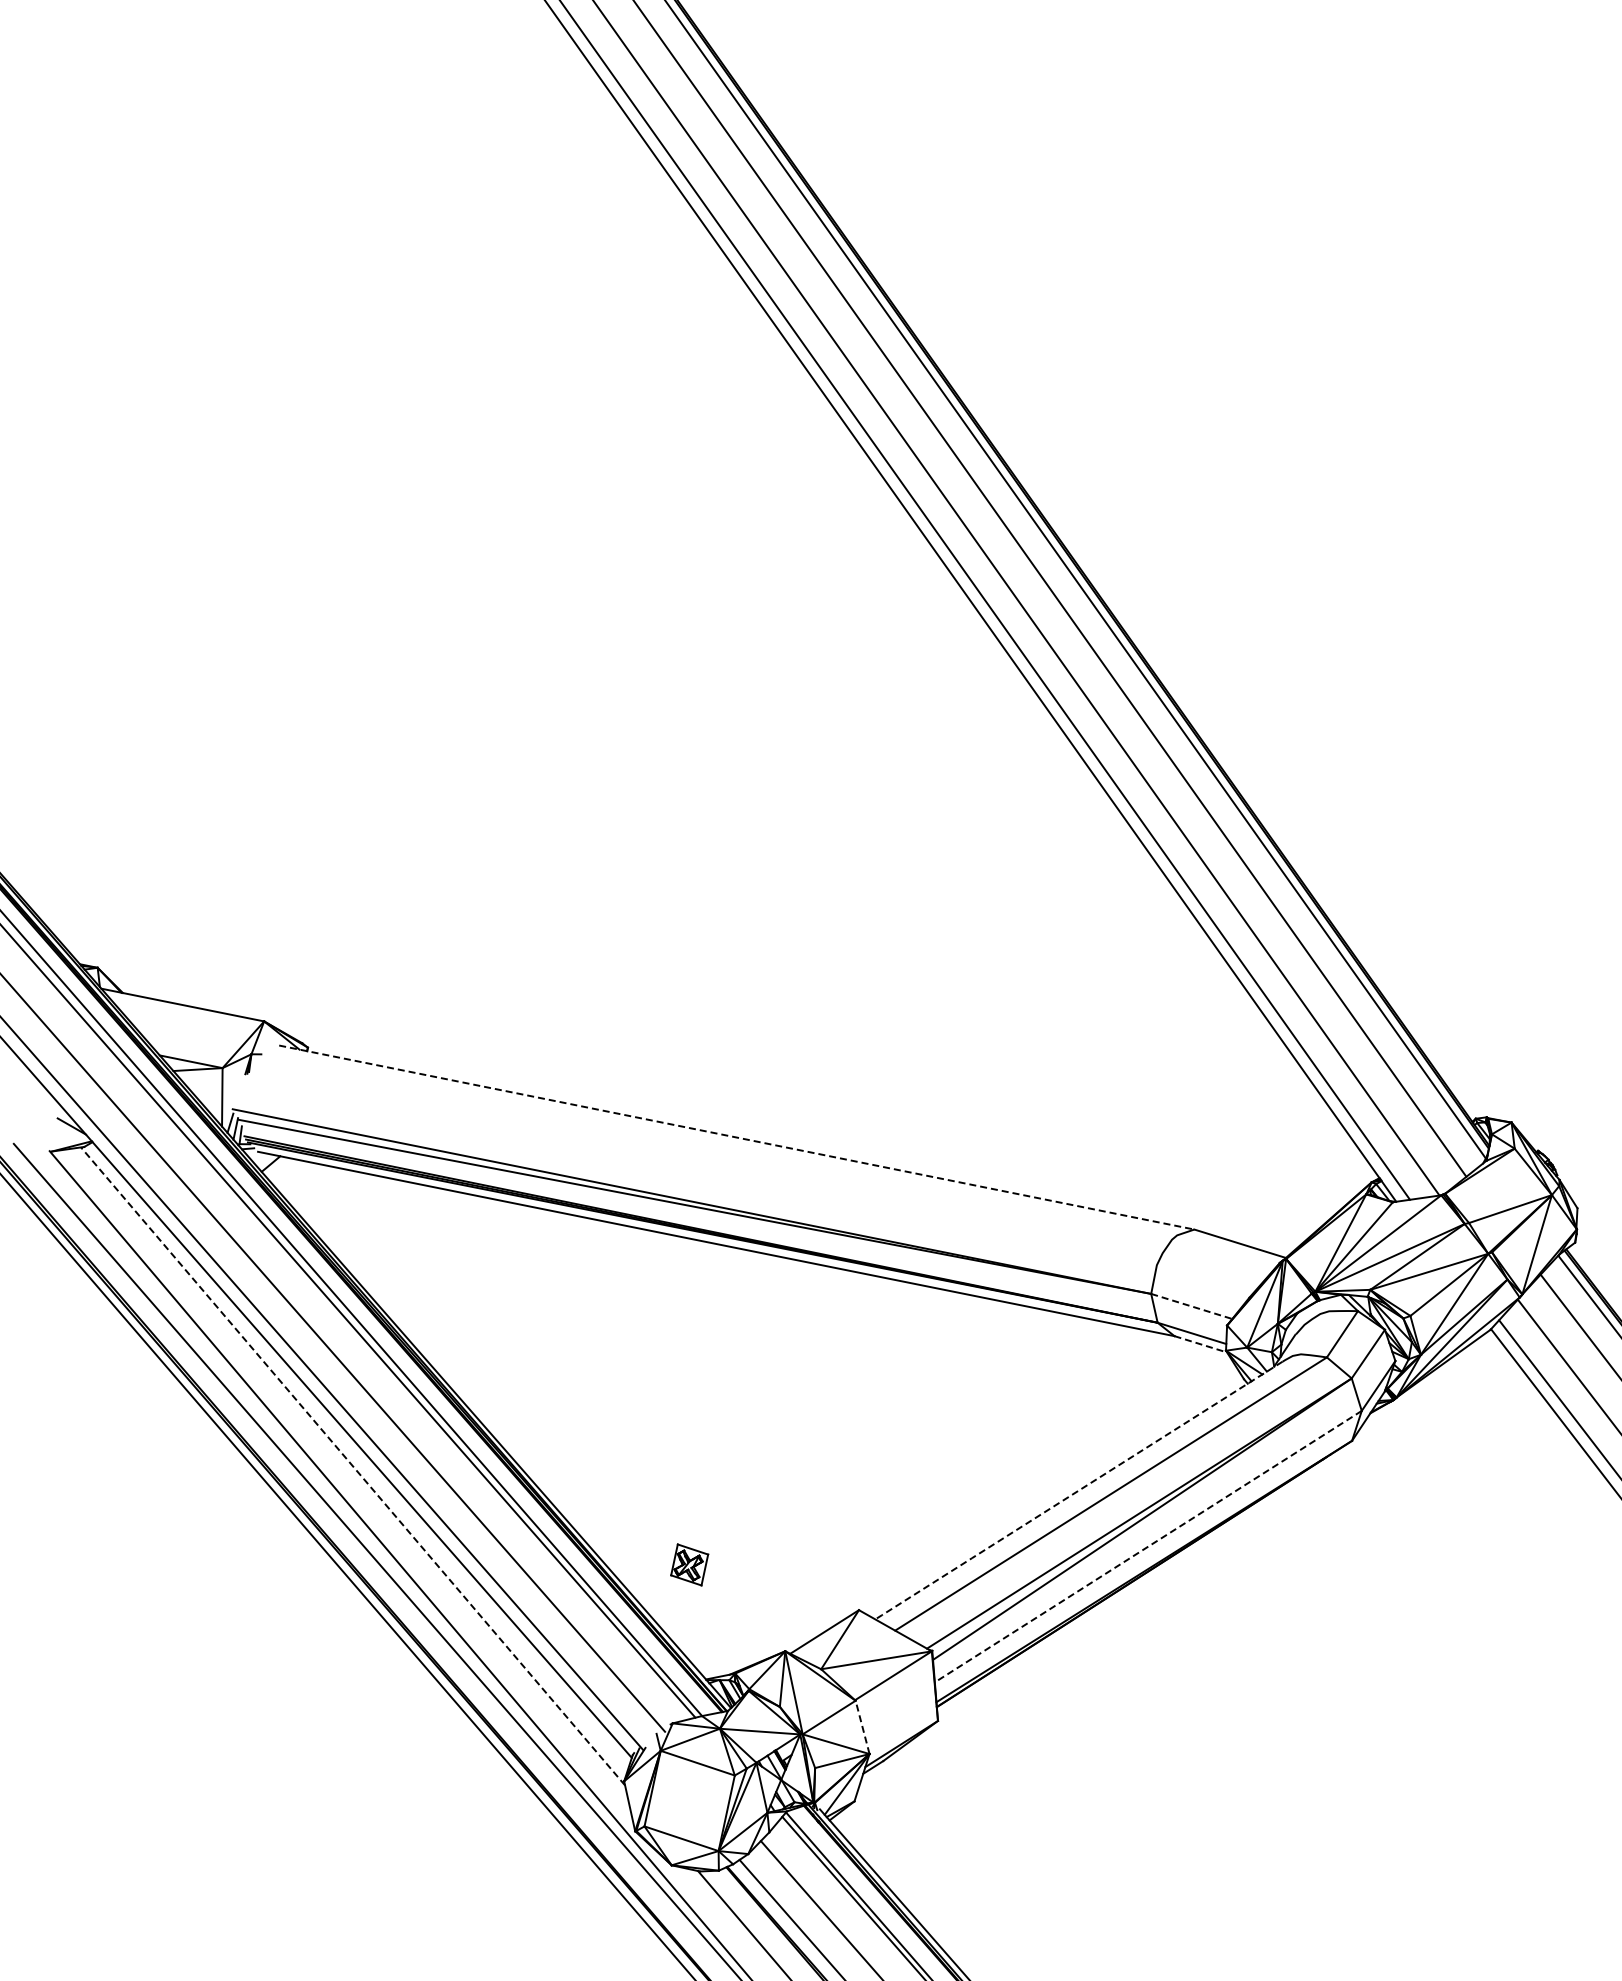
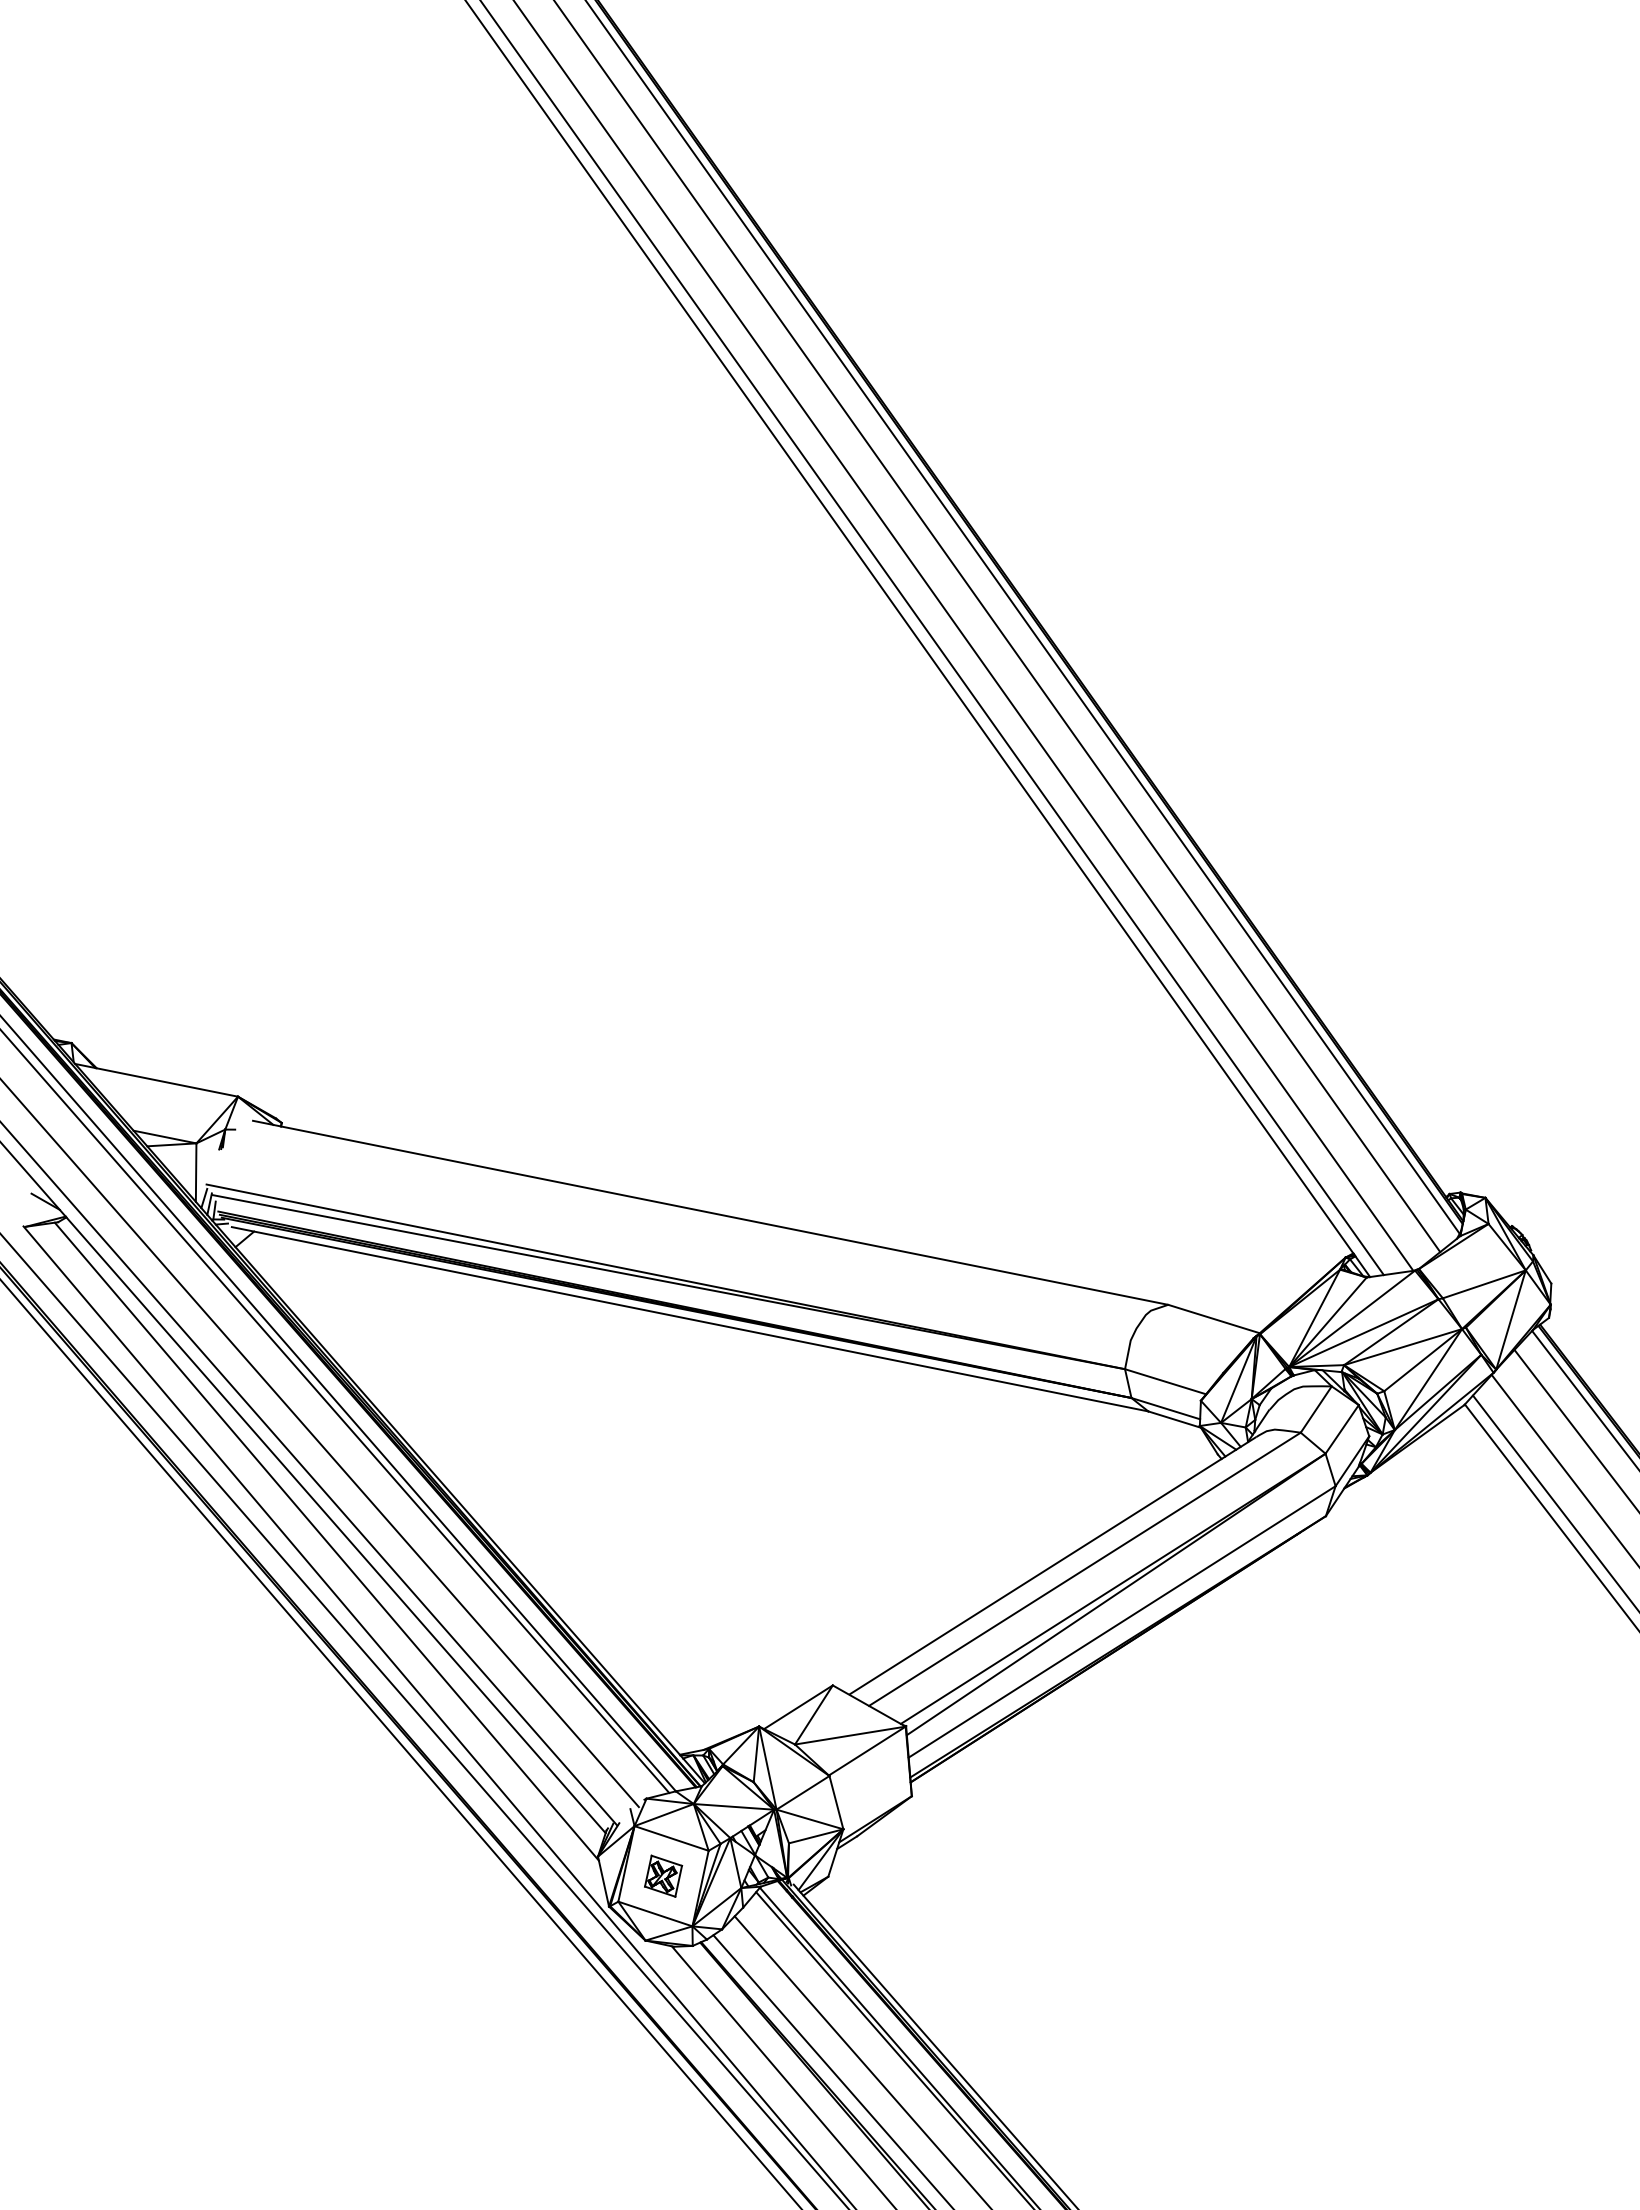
line: (736, 1137) -> (710, 1212), dashed -> solid
line: (1192, 1306) -> (1166, 1381), dashed -> solid
line: (1200, 1344) -> (1174, 1419), dashed -> solid
line: (352, 1466) -> (326, 1541), dashed -> solid
line: (1077, 1491) -> (1051, 1566), dashed -> solid
line: (1148, 1546) -> (1122, 1621), dashed -> solid
part: (689, 1564) -> (663, 1875), moved
line: (862, 1727) -> (836, 1802), dashed -> solid

